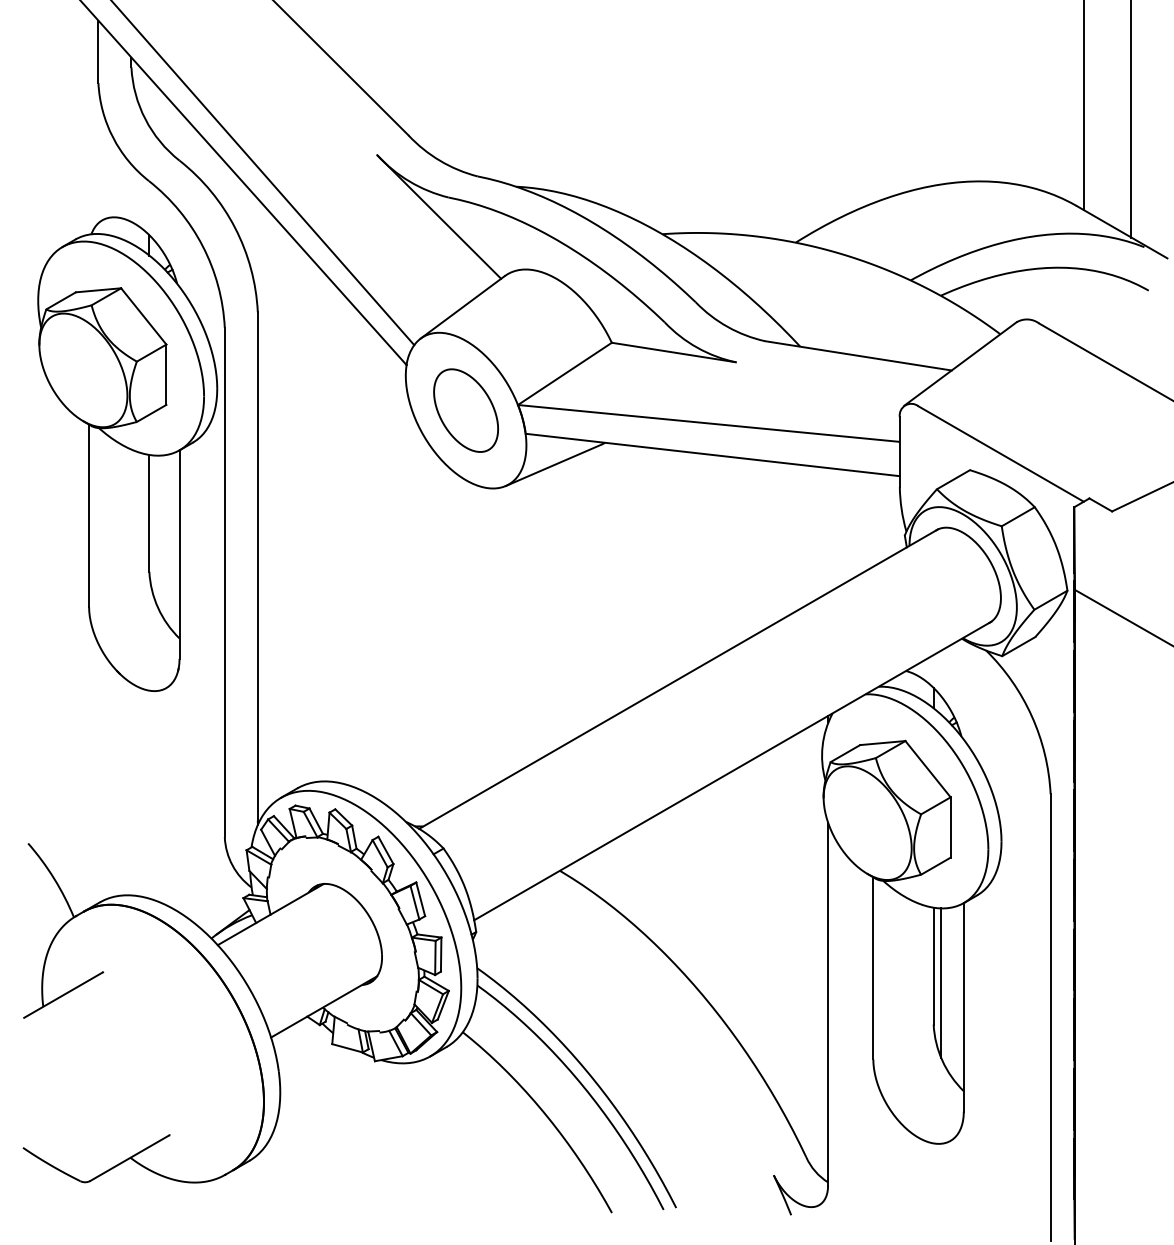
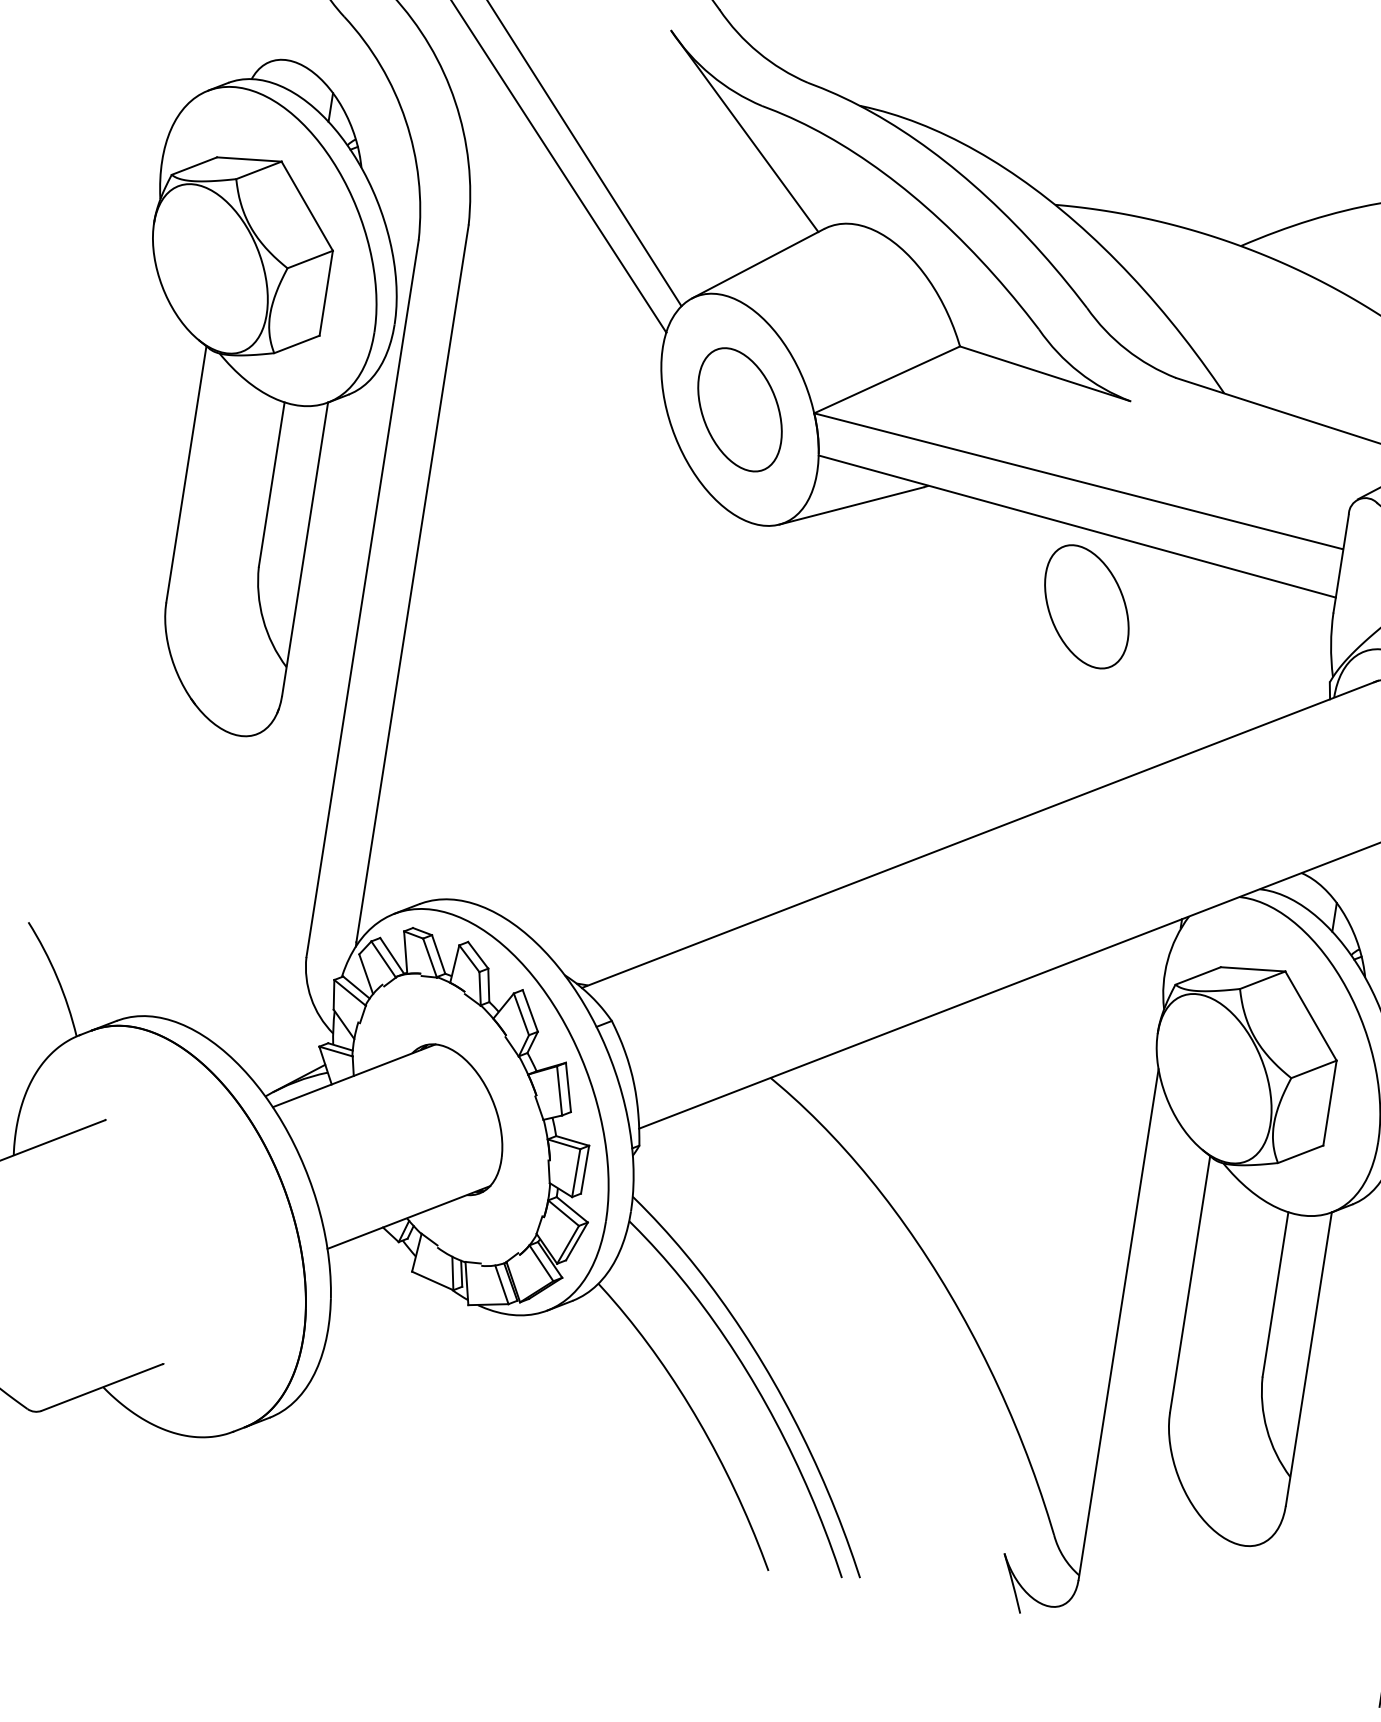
part: (727, 509) -> (1086, 606), added
line: (941, 982) -> (1282, 1319), removed

